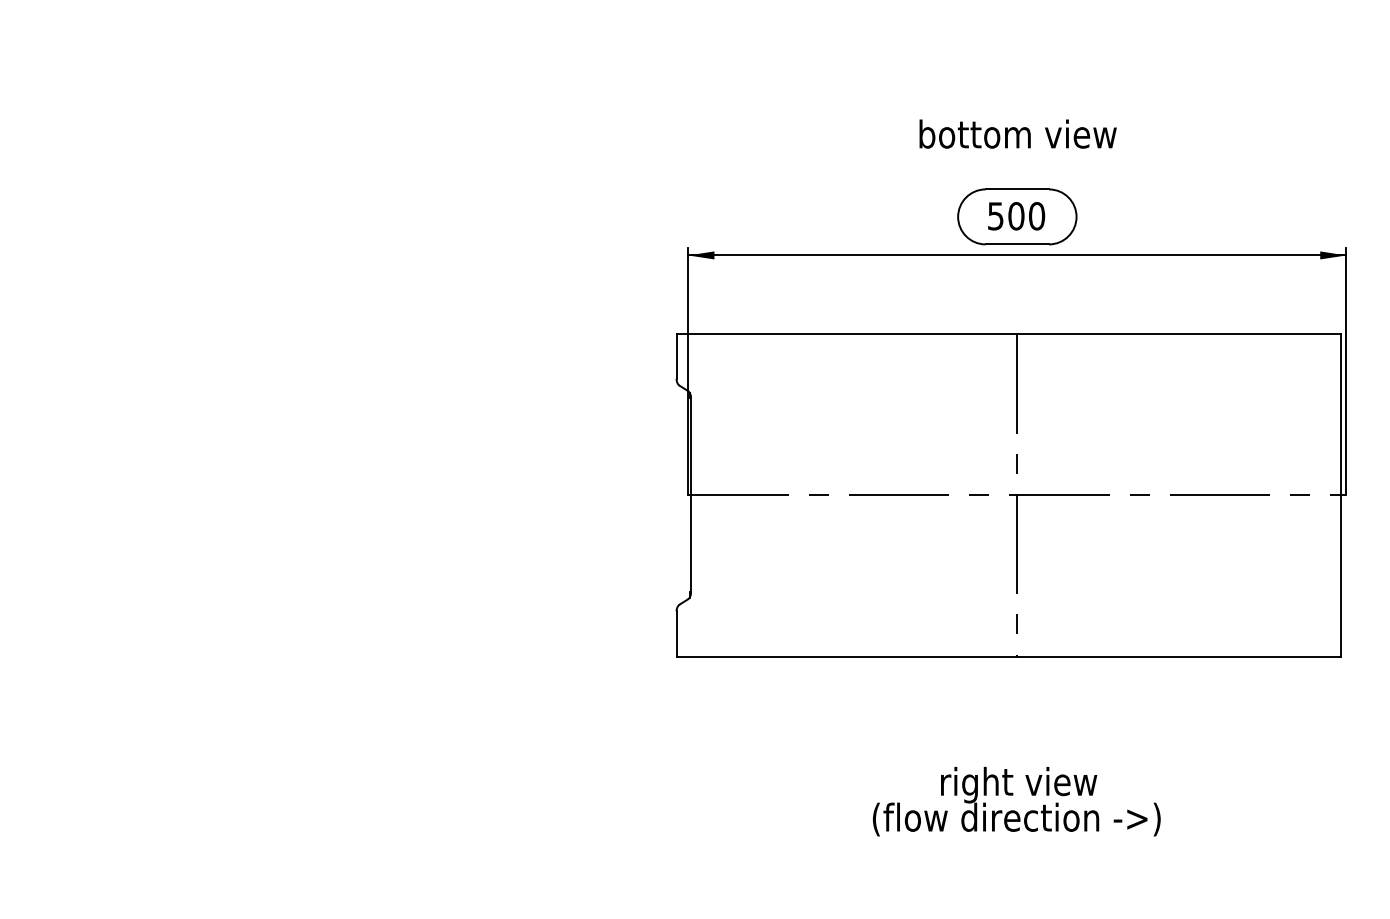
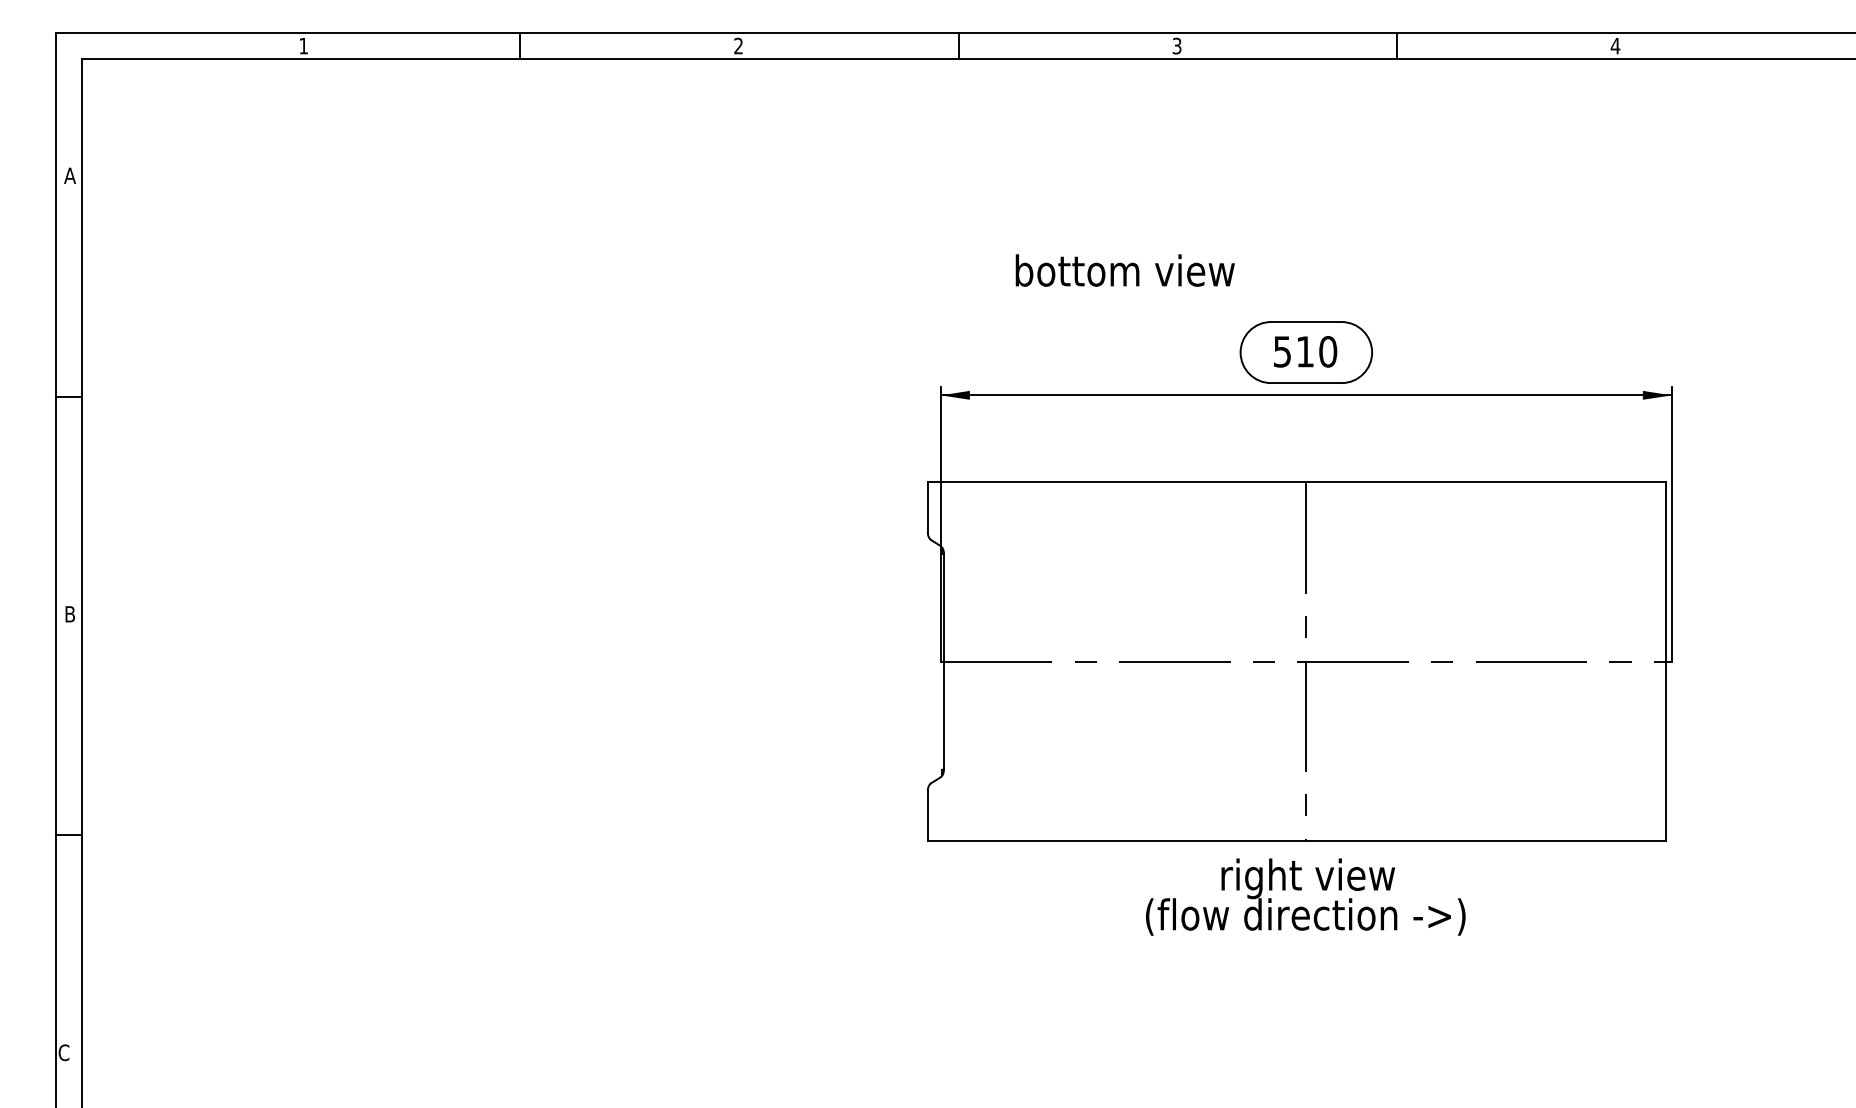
text: (1017, 134) -> (1124, 270), moved
text: (1016, 215) -> (1305, 351), 500 -> 510
text: (1016, 801) -> (1305, 896), moved

